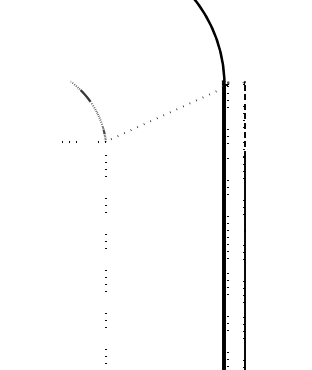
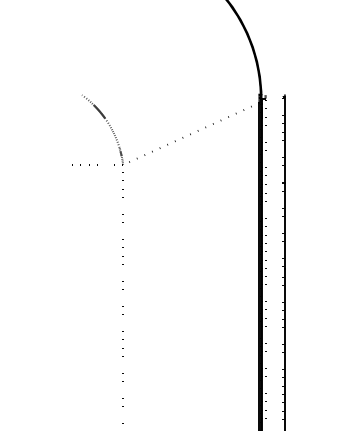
line: (244, 119) -> (284, 139), dashed -> solid

